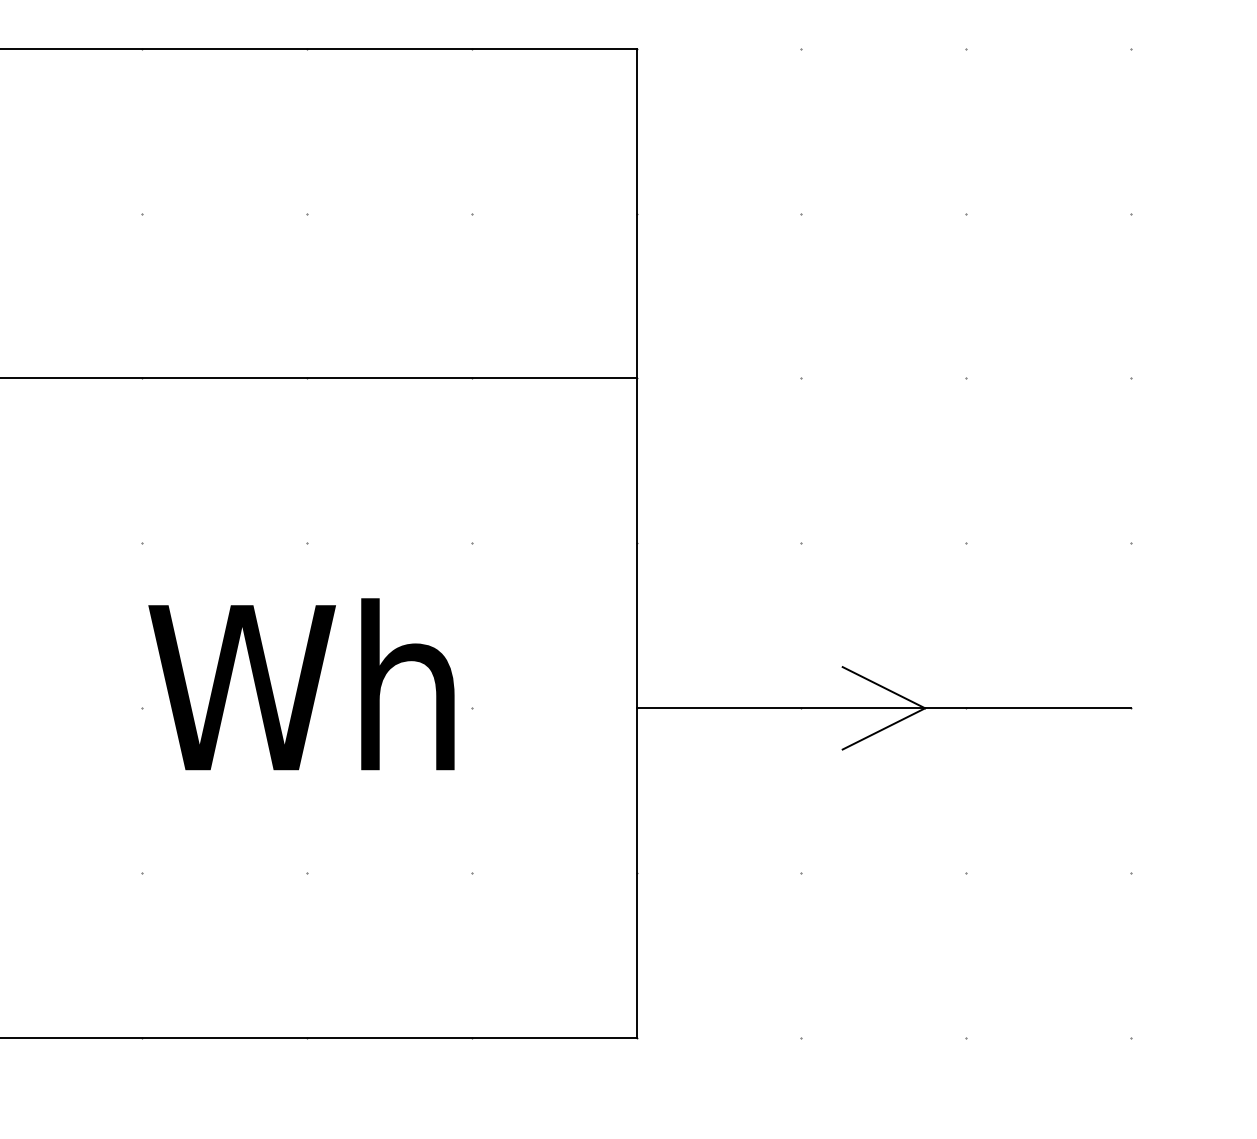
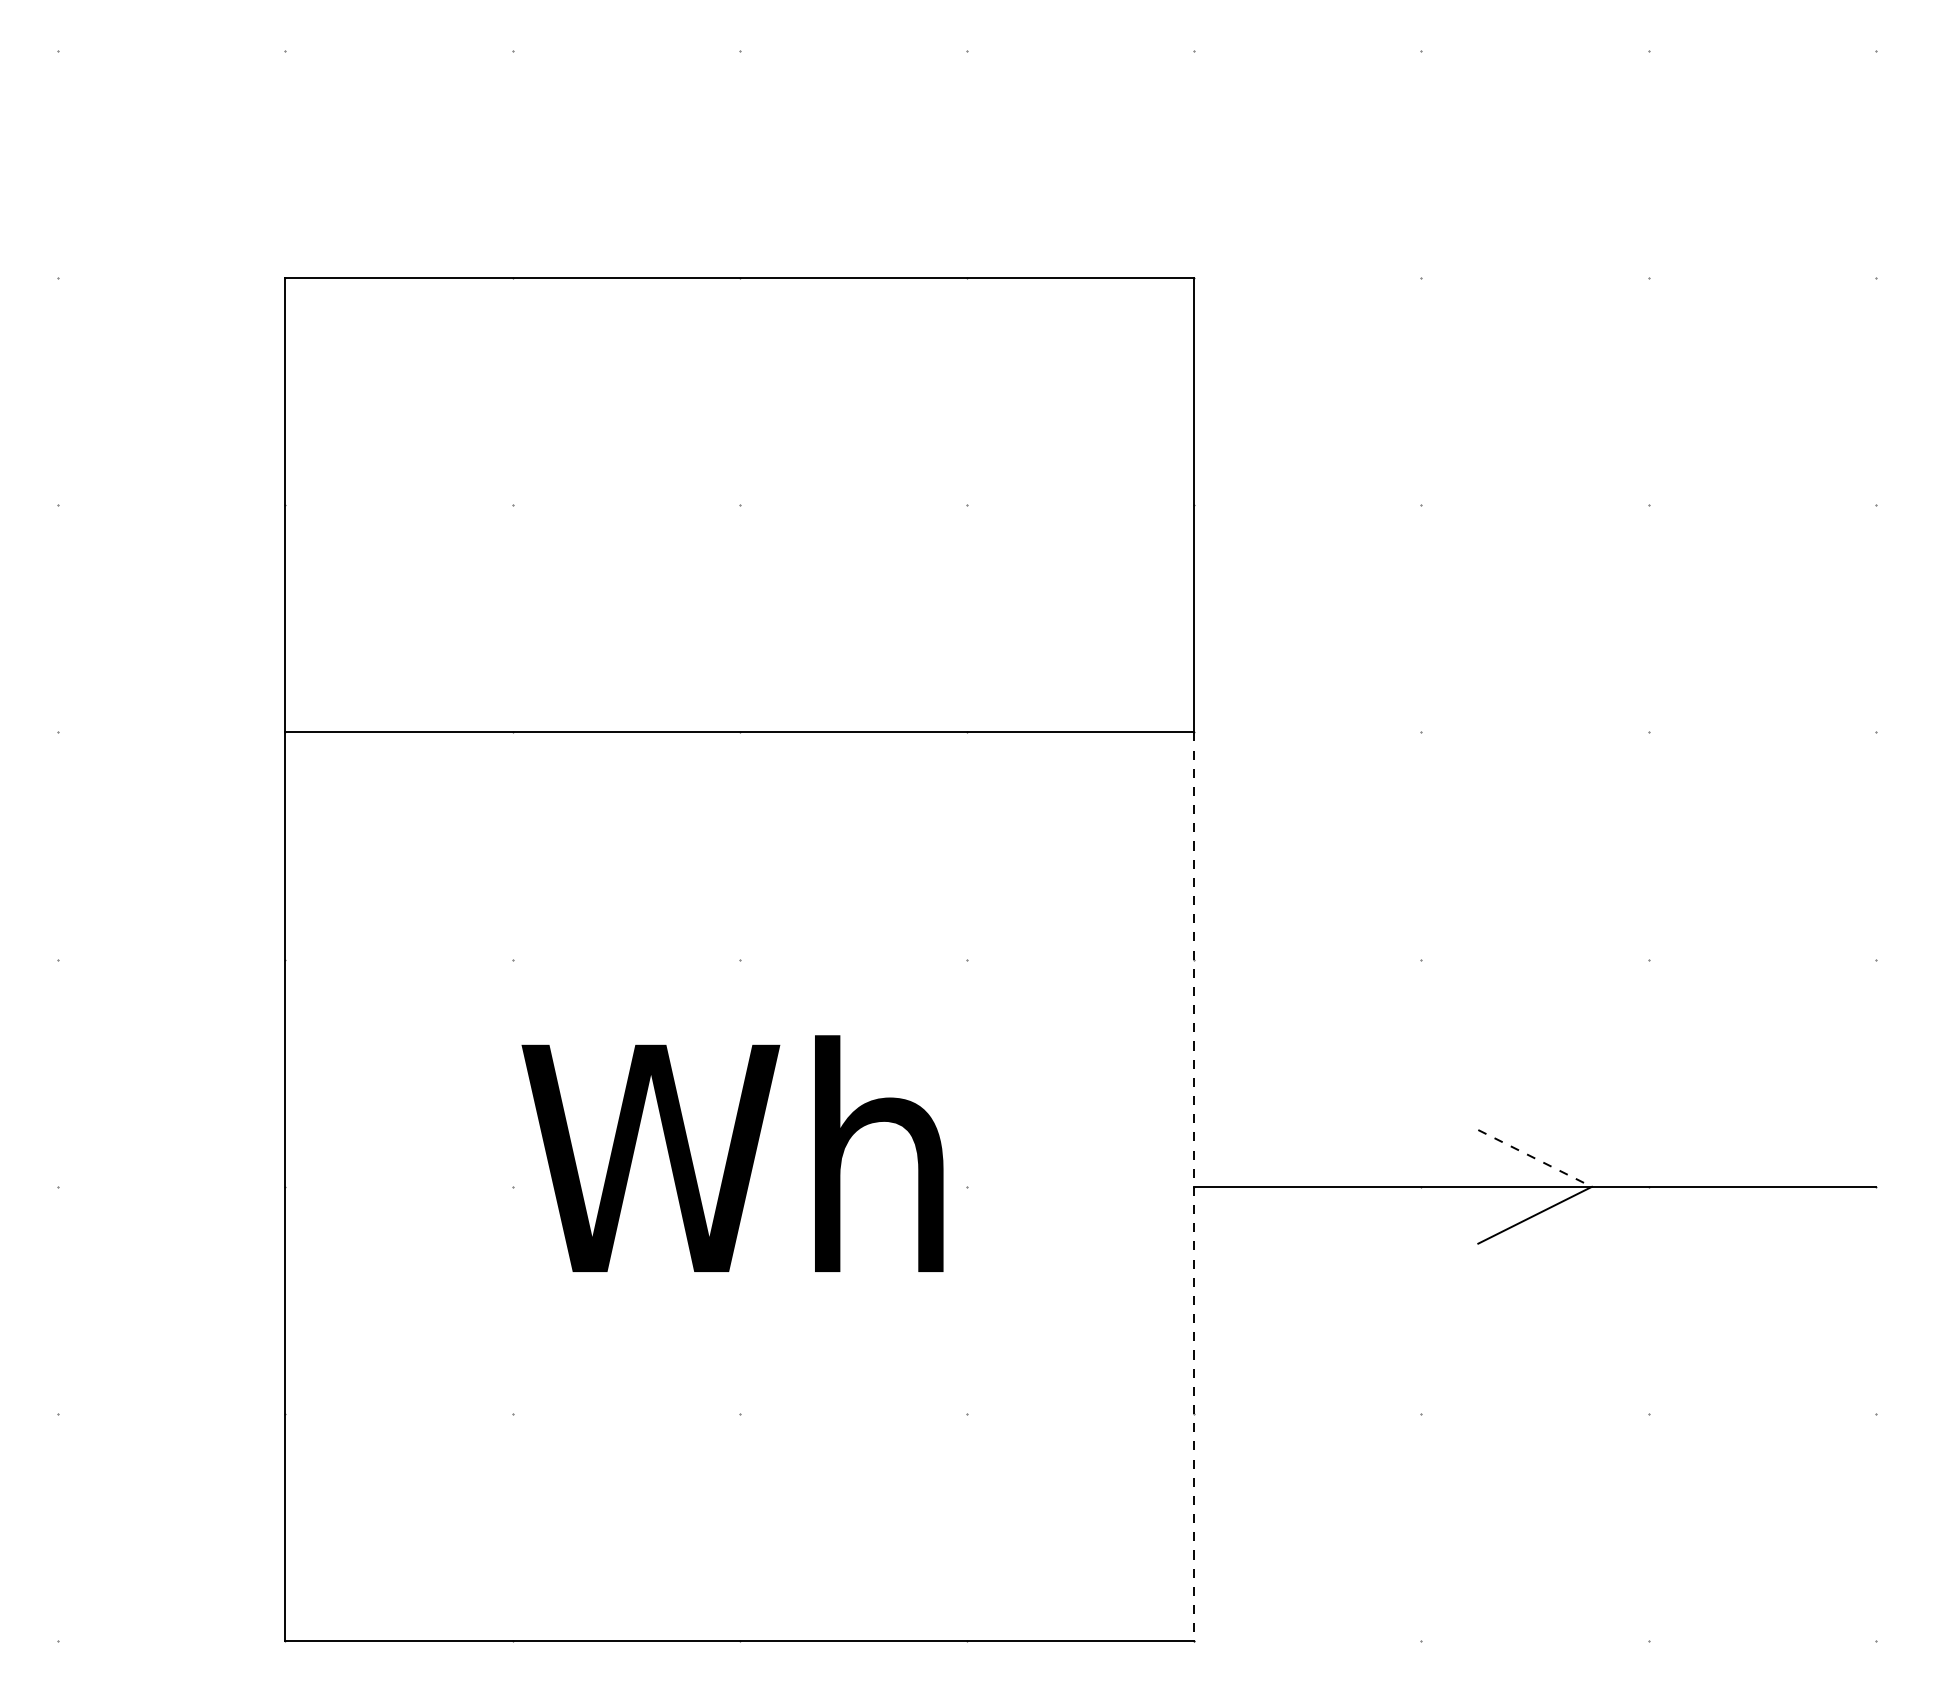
line: (884, 687) -> (1535, 1158), solid -> dashed
line: (636, 708) -> (1194, 1187), solid -> dashed

